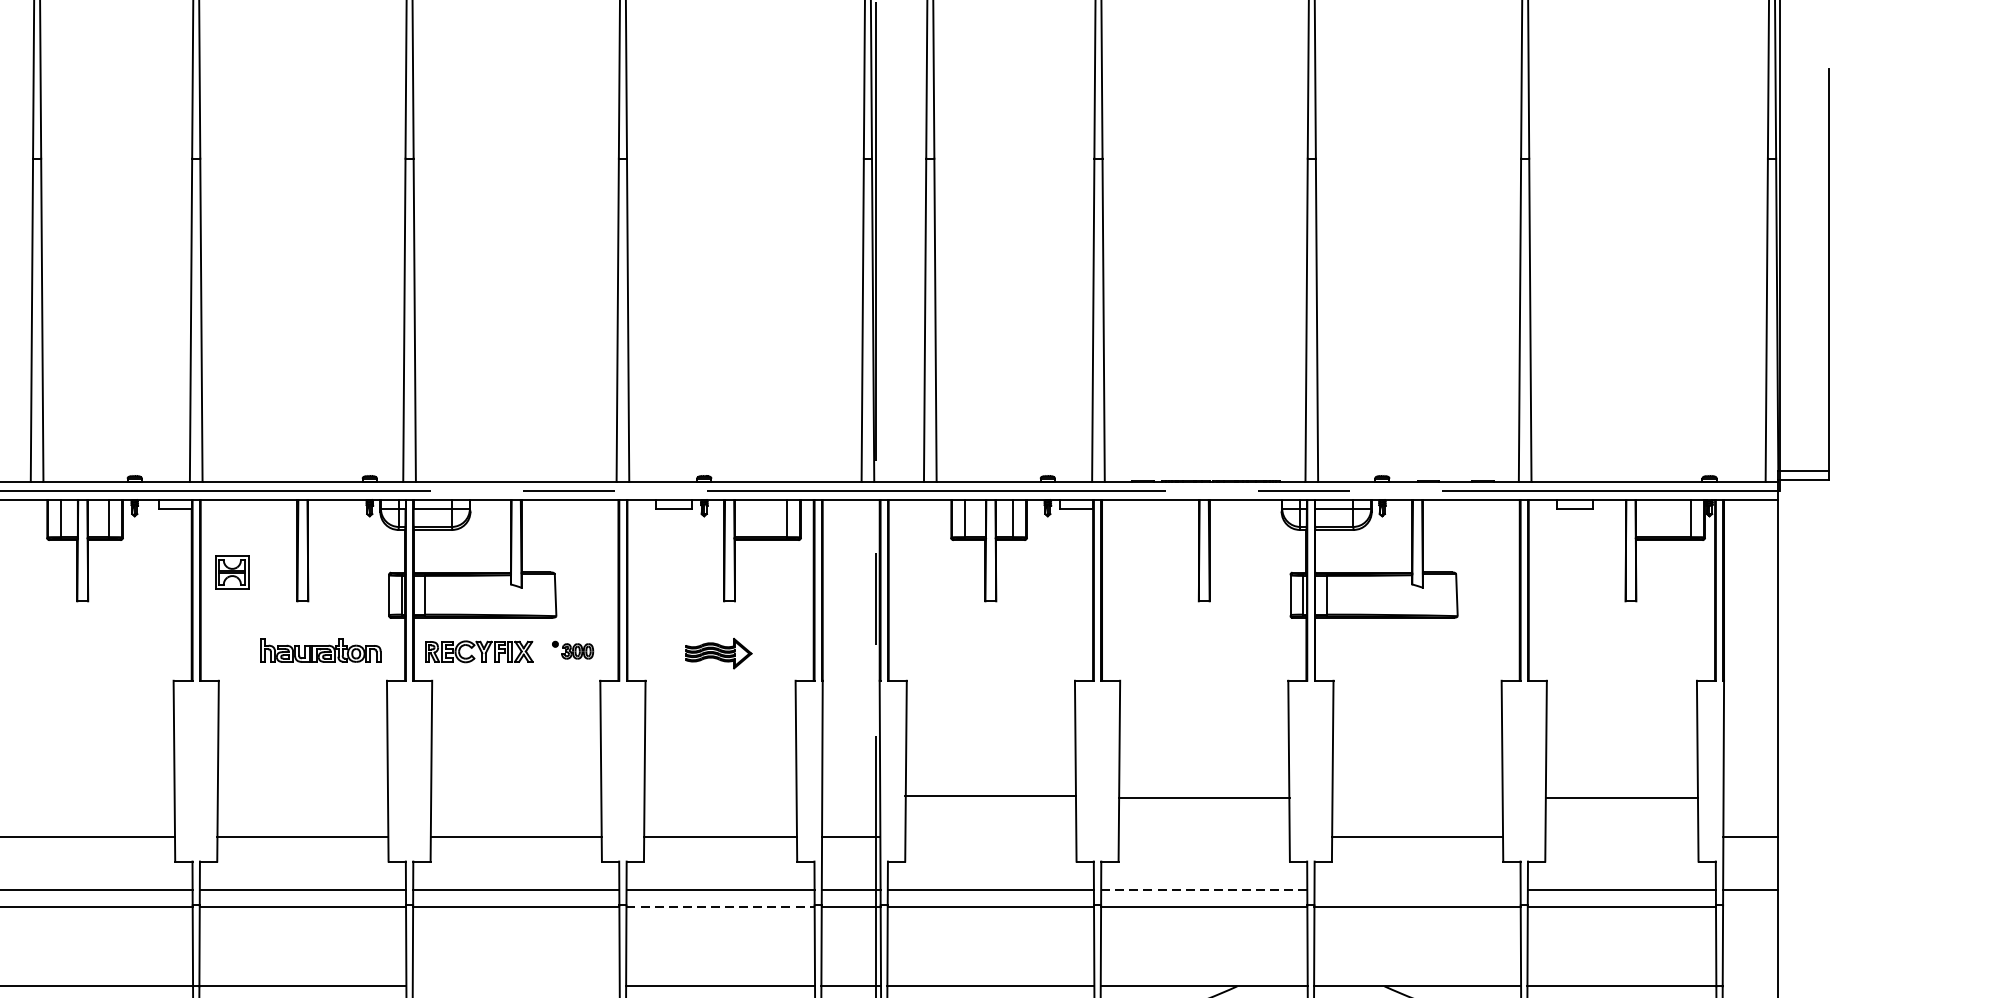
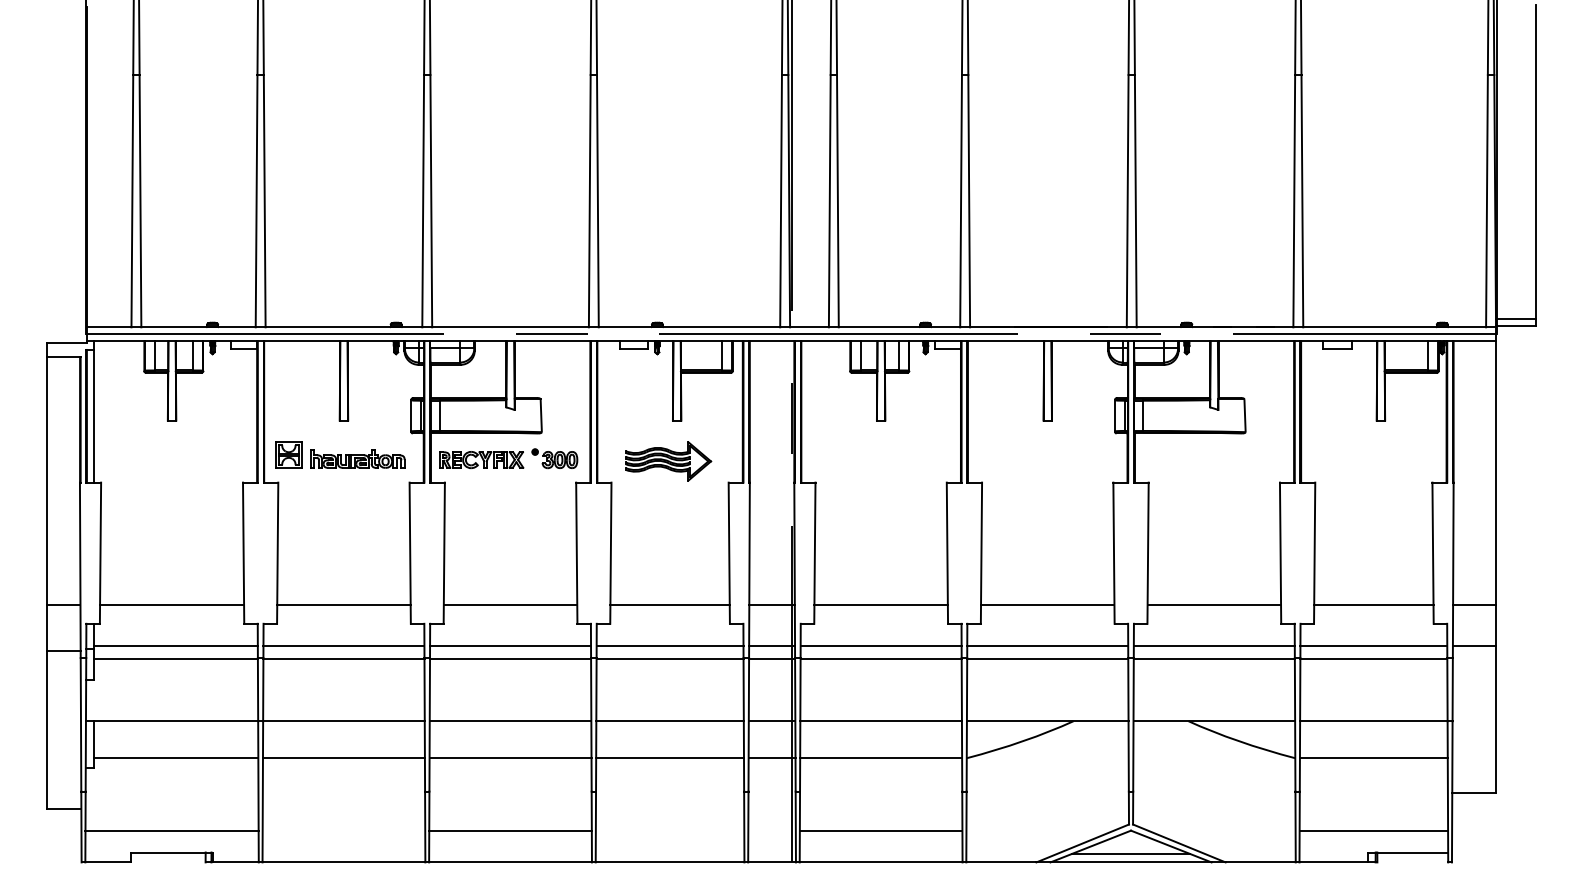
part: (231, 571) -> (288, 454), moved
part: (572, 649) -> (554, 458), size x1.43
part: (718, 653) -> (668, 461), size x1.67
line: (990, 795) -> (880, 604), moved
line: (1203, 798) -> (1047, 604), moved
line: (1621, 798) -> (1373, 604), moved
line: (1205, 890) -> (1048, 646), dashed -> solid
line: (1416, 890) -> (1213, 646), added
line: (721, 907) -> (670, 659), dashed -> solid
line: (516, 986) -> (510, 721), added

